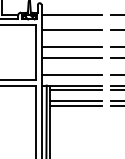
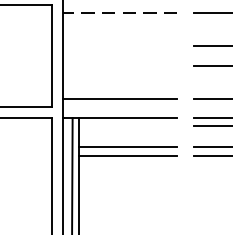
line: (71, 29) -> (119, 12), solid -> dashed
line: (71, 47) -> (119, 46), removed
line: (71, 57) -> (119, 65), removed
line: (76, 90) -> (128, 127), removed

